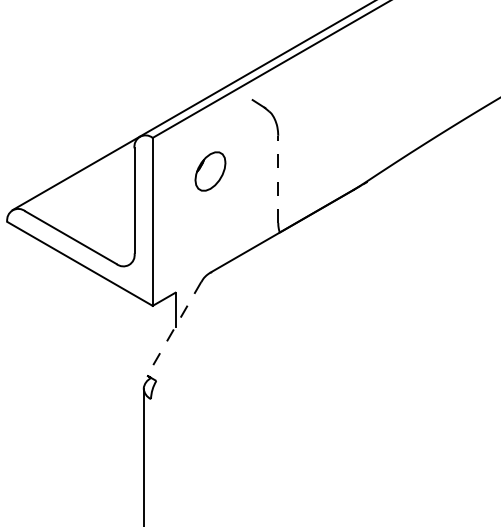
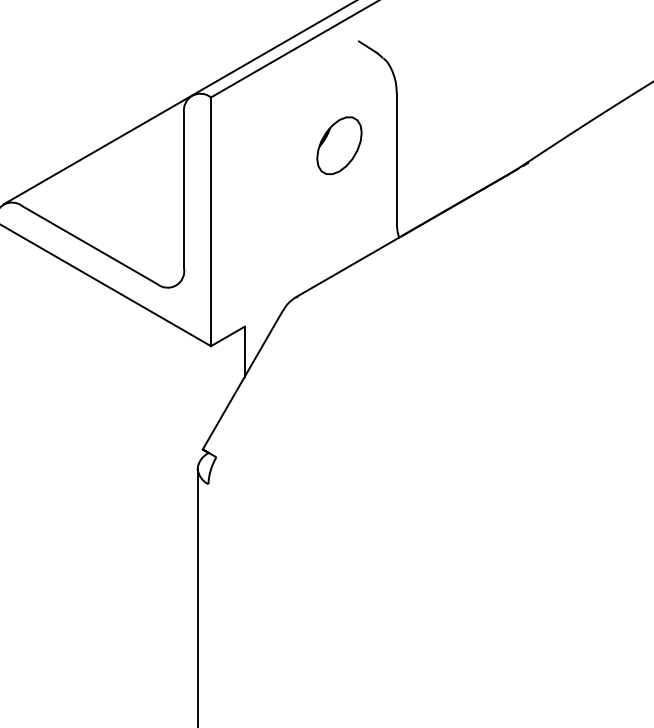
part: (210, 171) -> (339, 145), moved
line: (278, 179) -> (397, 159), dashed -> solid
line: (173, 329) -> (241, 381), dashed -> solid

